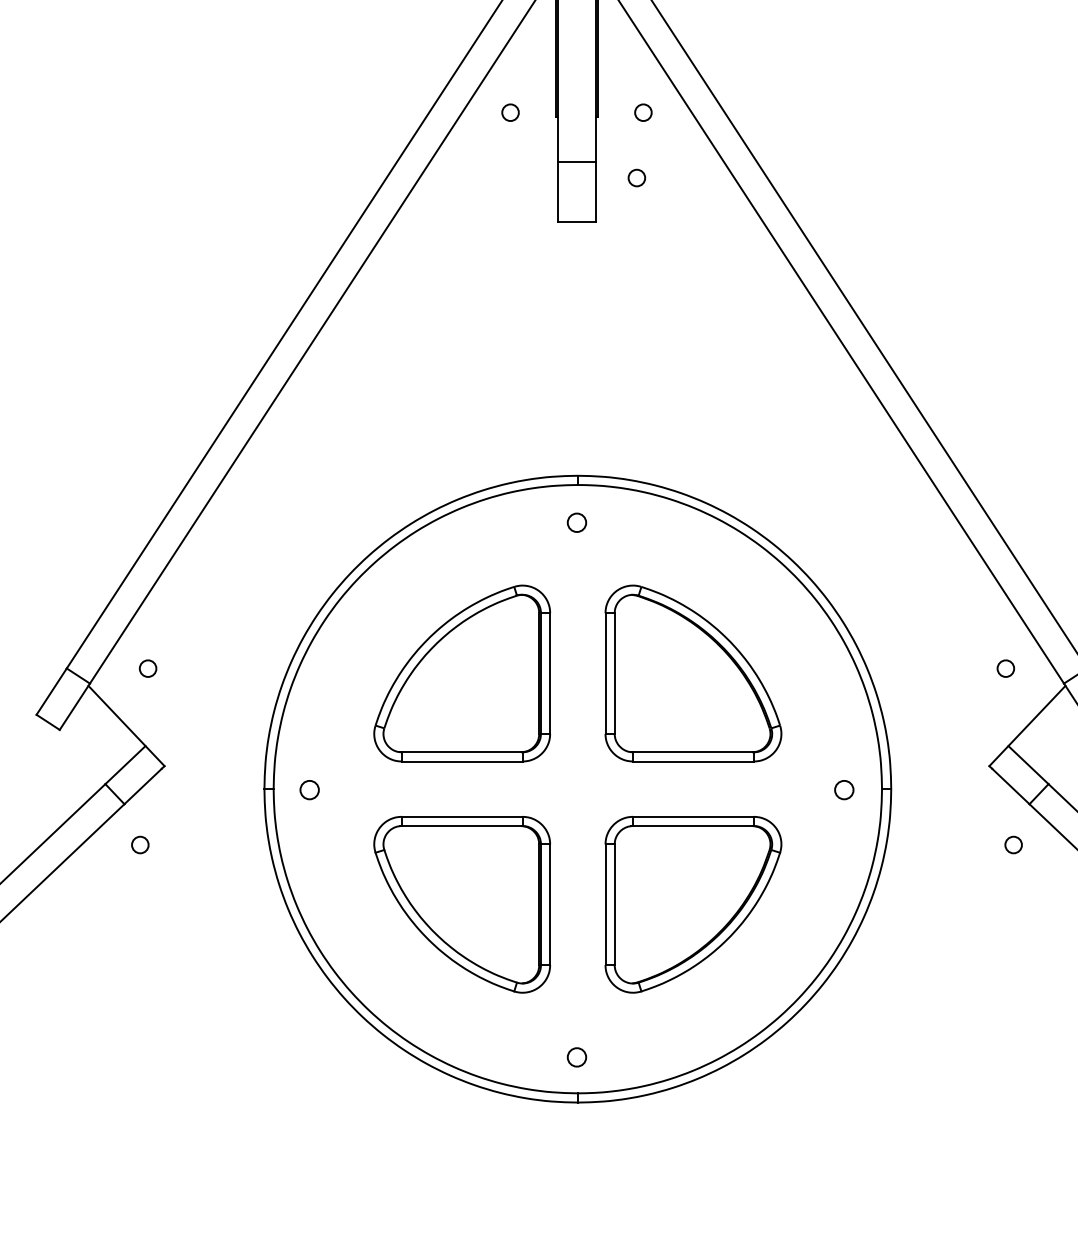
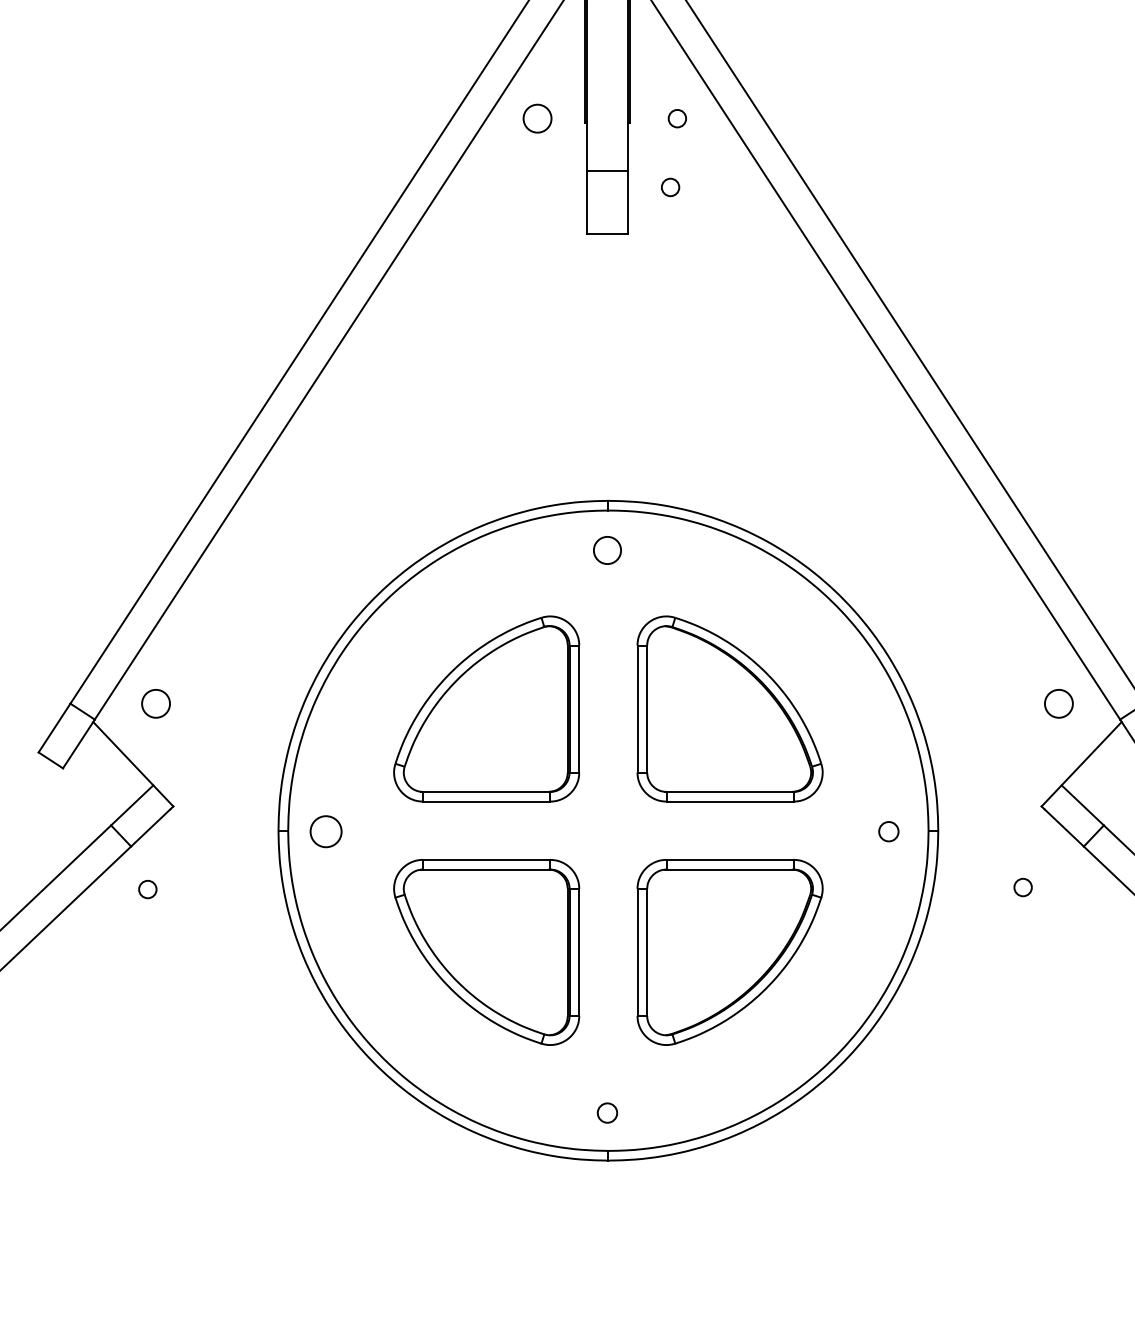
circle: (510, 112) -> (537, 118), size x1.6
circle: (577, 522) -> (607, 549), size x1.4
circle: (147, 668) -> (155, 703), size x1.6
circle: (1005, 668) -> (1058, 703), size x1.6
circle: (309, 789) -> (325, 831), size x1.6
circle: (1013, 845) -> (1022, 887), moved

